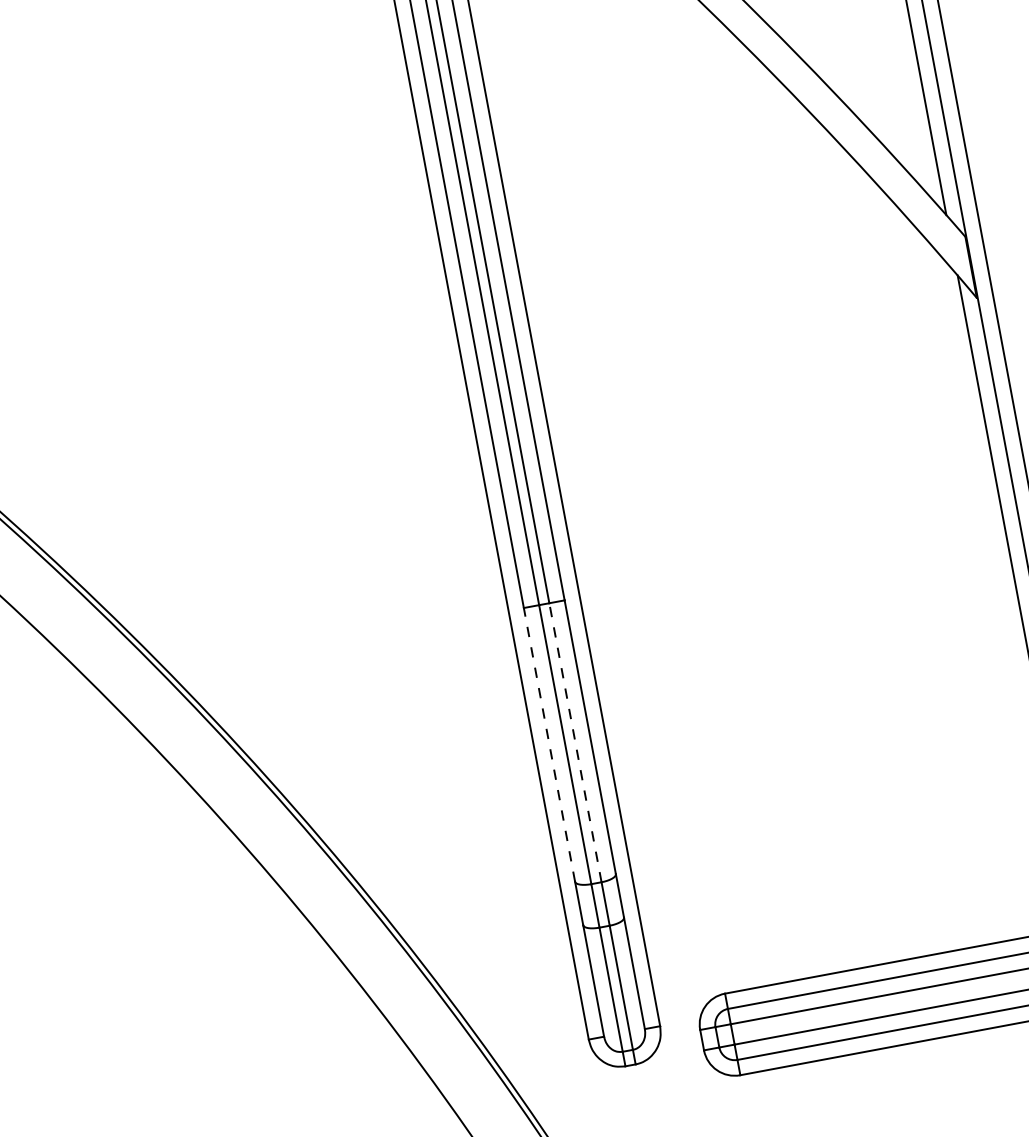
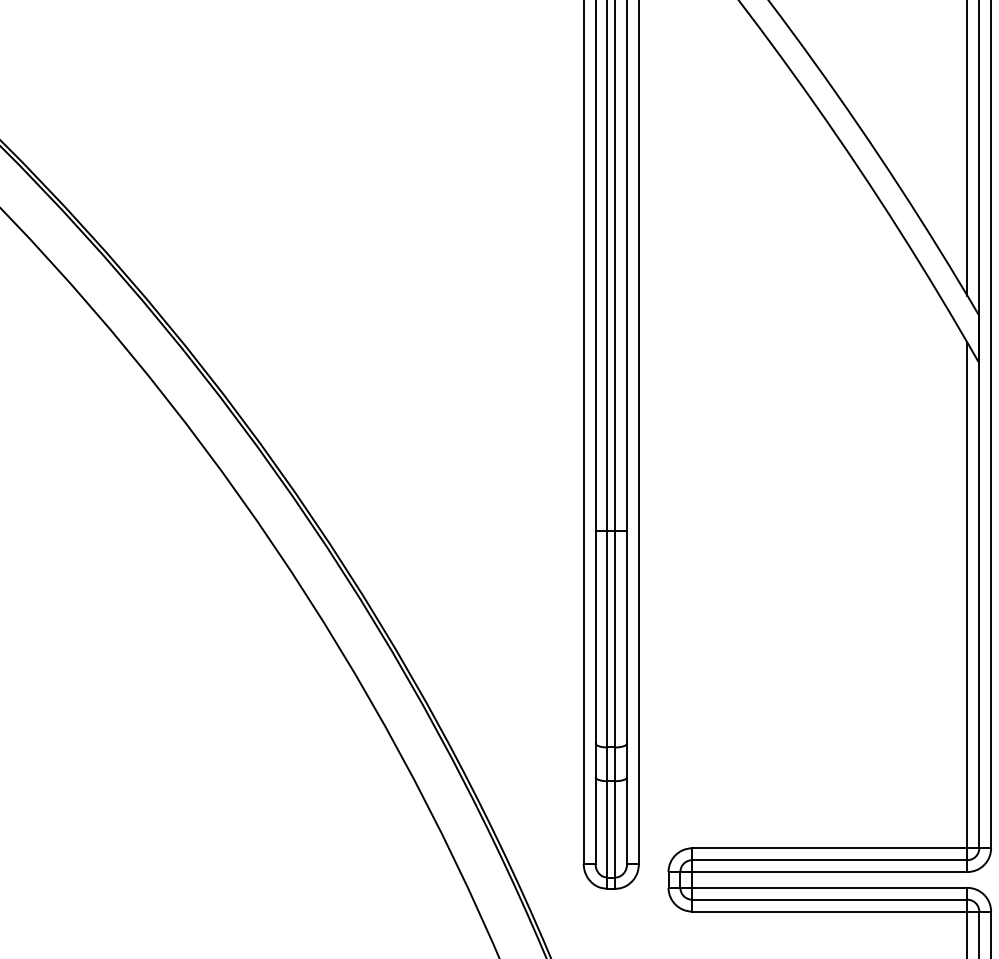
line: (575, 741) -> (615, 638), dashed -> solid
line: (549, 744) -> (595, 636), dashed -> solid

